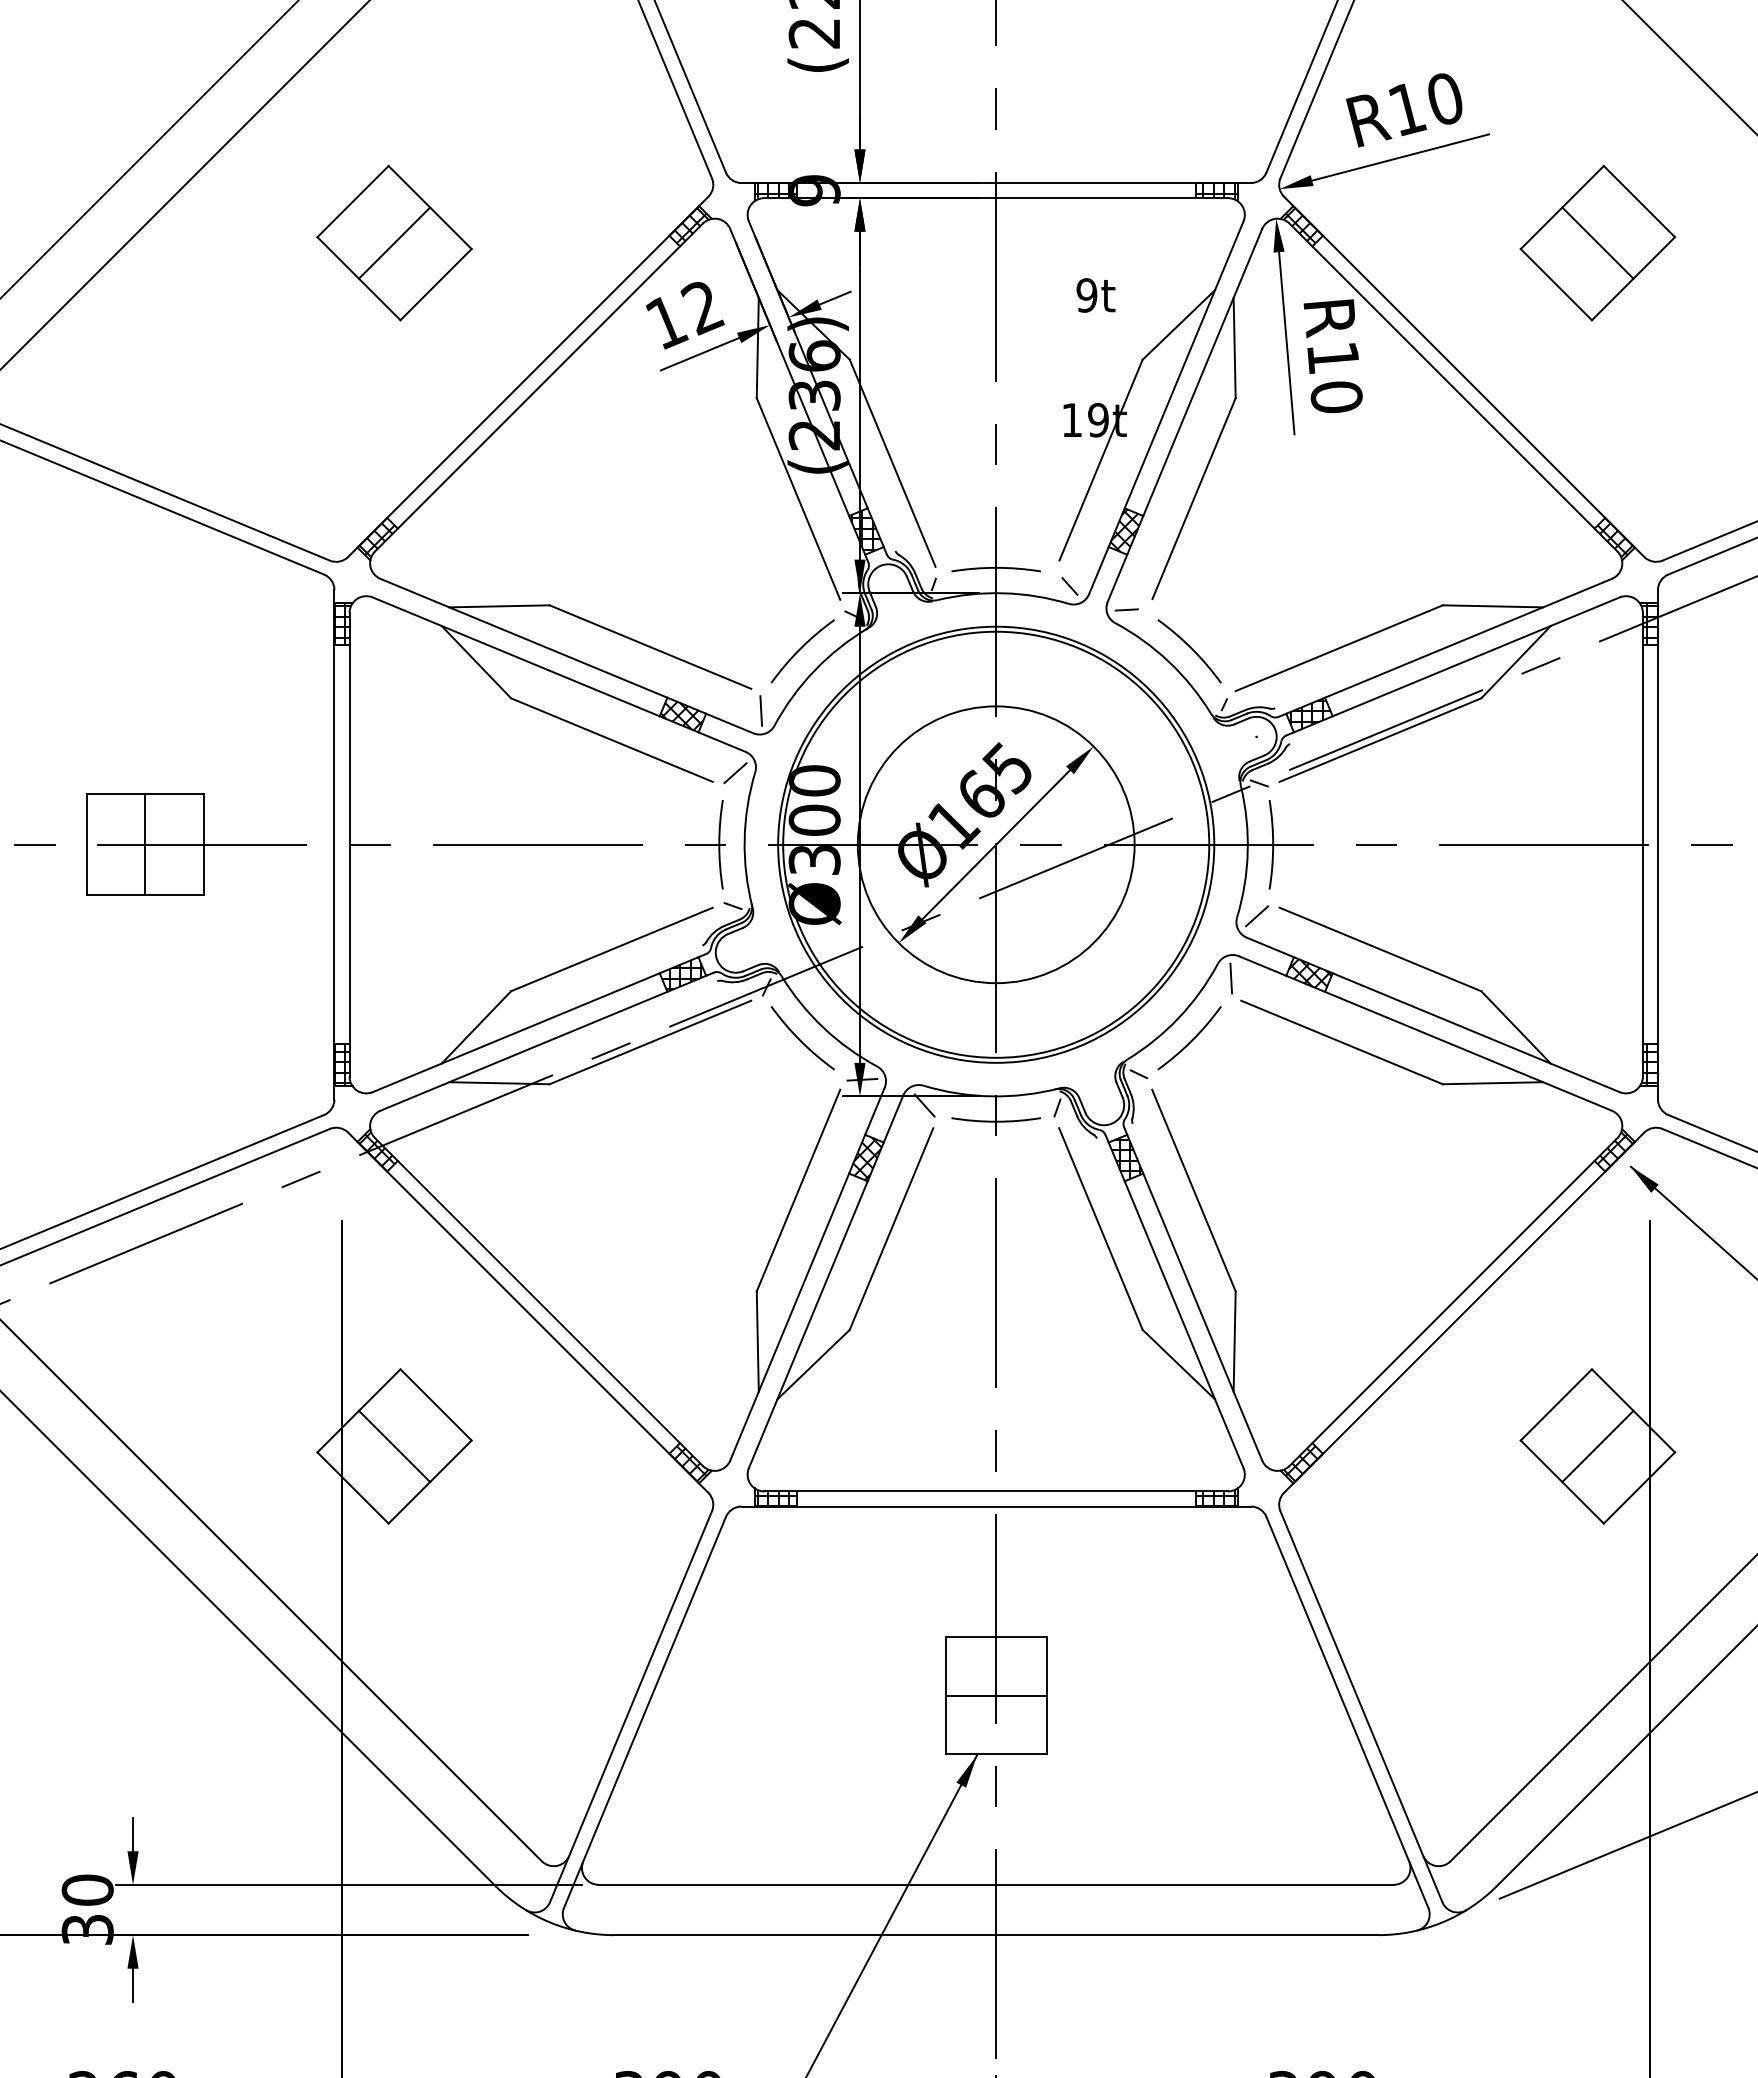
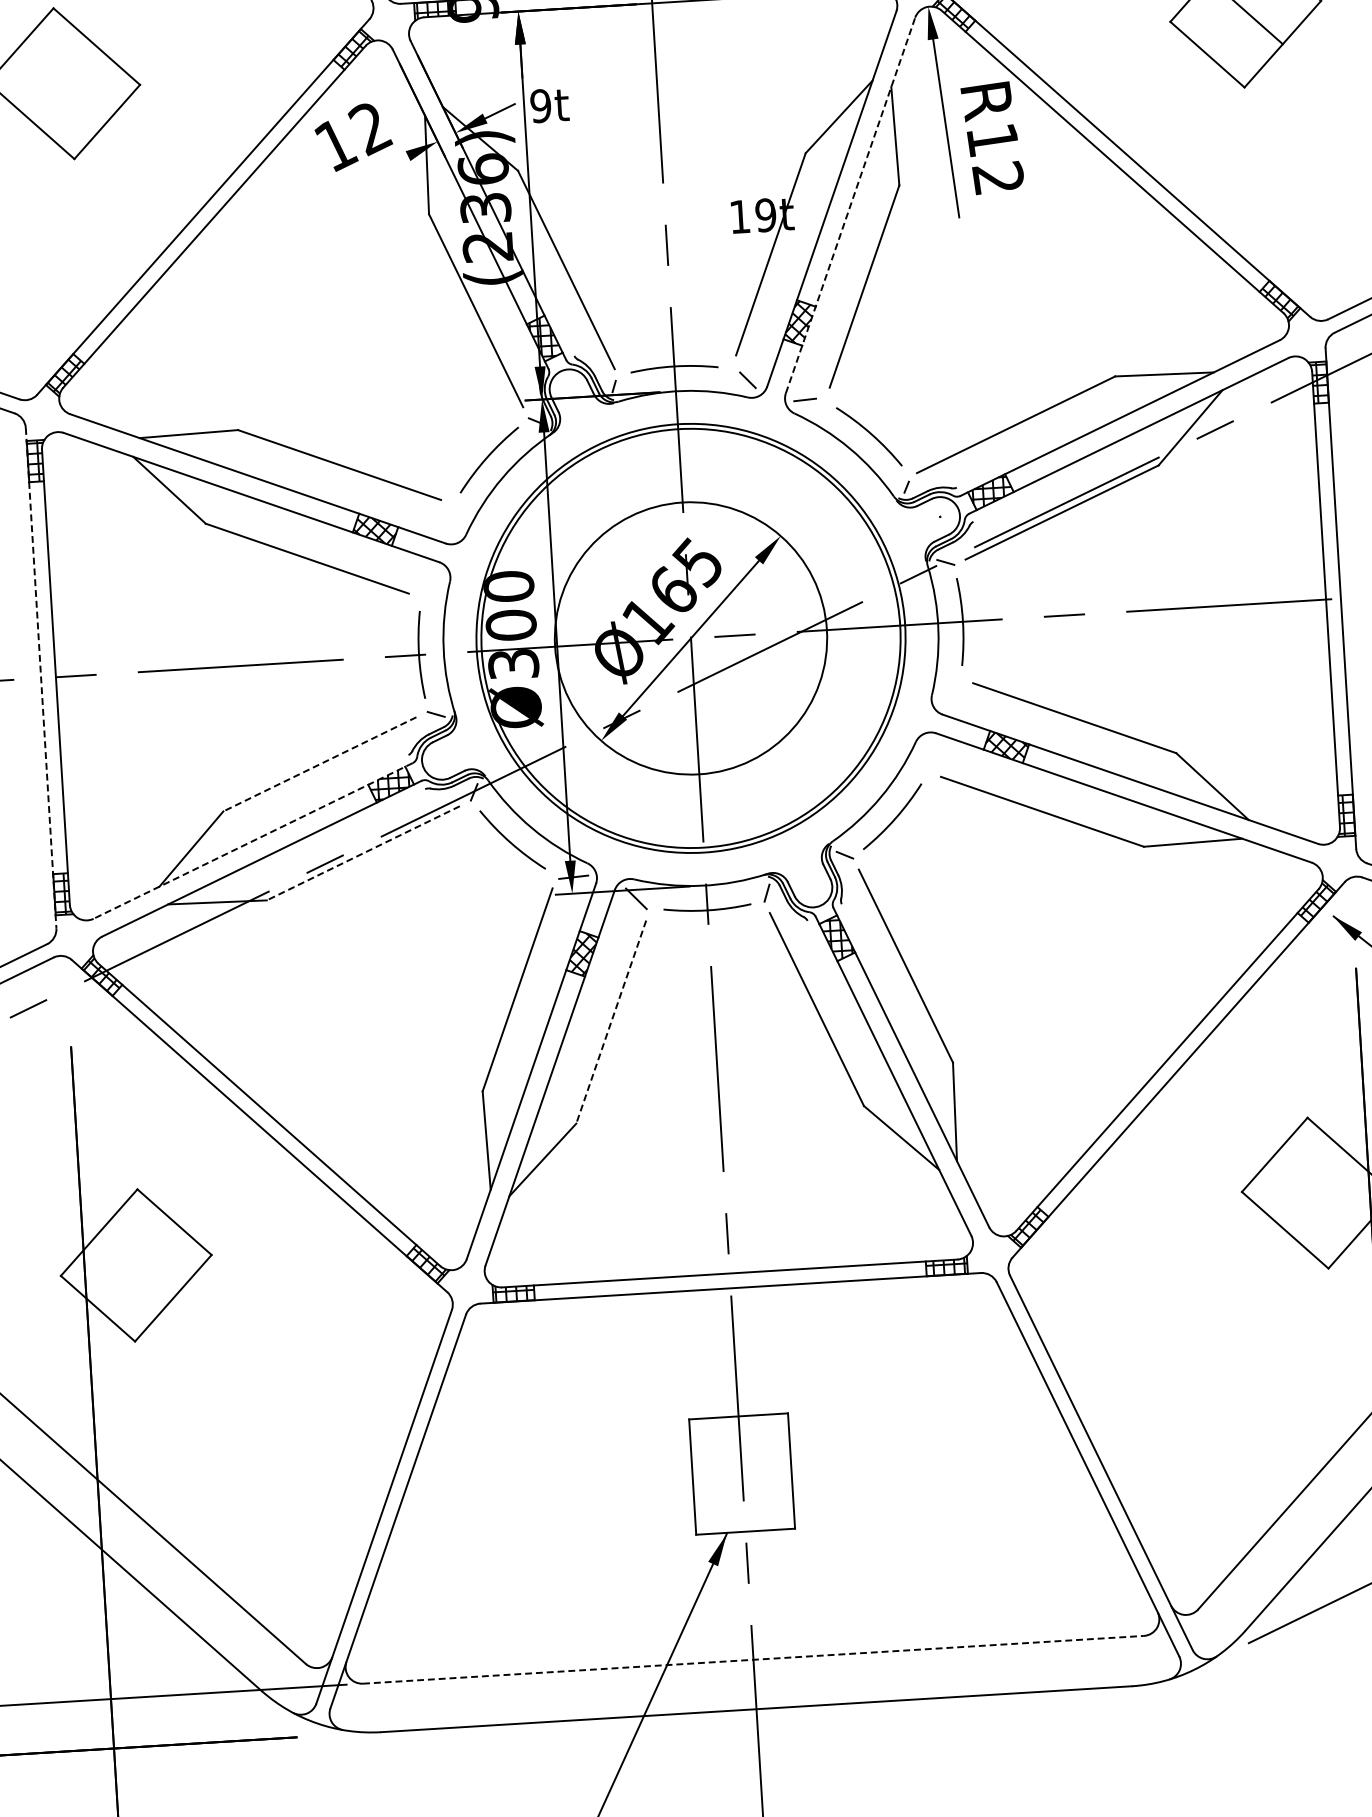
line: (394, 242) -> (63, 83), removed
text: (1095, 295) -> (549, 105), moved
line: (699, 354) -> (370, 174), removed
text: (1336, 396) -> (998, 177), R10 -> R12
line: (1184, 415) -> (850, 205), solid -> dashed
line: (761, 710) -> (452, 520), removed
line: (735, 773) -> (430, 584), removed
line: (334, 844) -> (41, 677), solid -> dashed
line: (1256, 916) -> (950, 693), removed
line: (611, 949) -> (319, 764), solid -> dashed
line: (1231, 978) -> (930, 755), removed
line: (538, 1023) -> (252, 841), solid -> dashed
line: (649, 1042) -> (362, 853), solid -> dashed
line: (891, 1229) -> (611, 1022), solid -> dashed
line: (394, 1446) -> (136, 1265), removed
line: (1597, 1446) -> (1317, 1193), removed
line: (995, 1695) -> (741, 1473), removed
line: (996, 1884) -> (753, 1659), solid -> dashed

